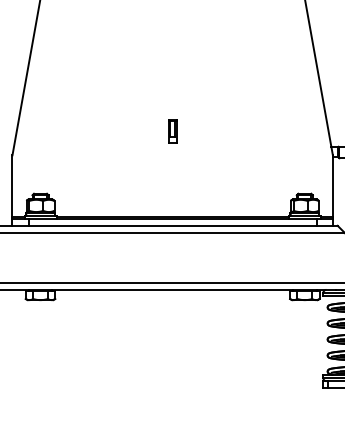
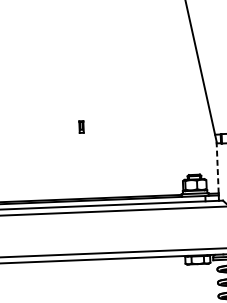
part: (172, 131) -> (81, 127), size x0.6
line: (332, 186) -> (217, 167), solid -> dashed

